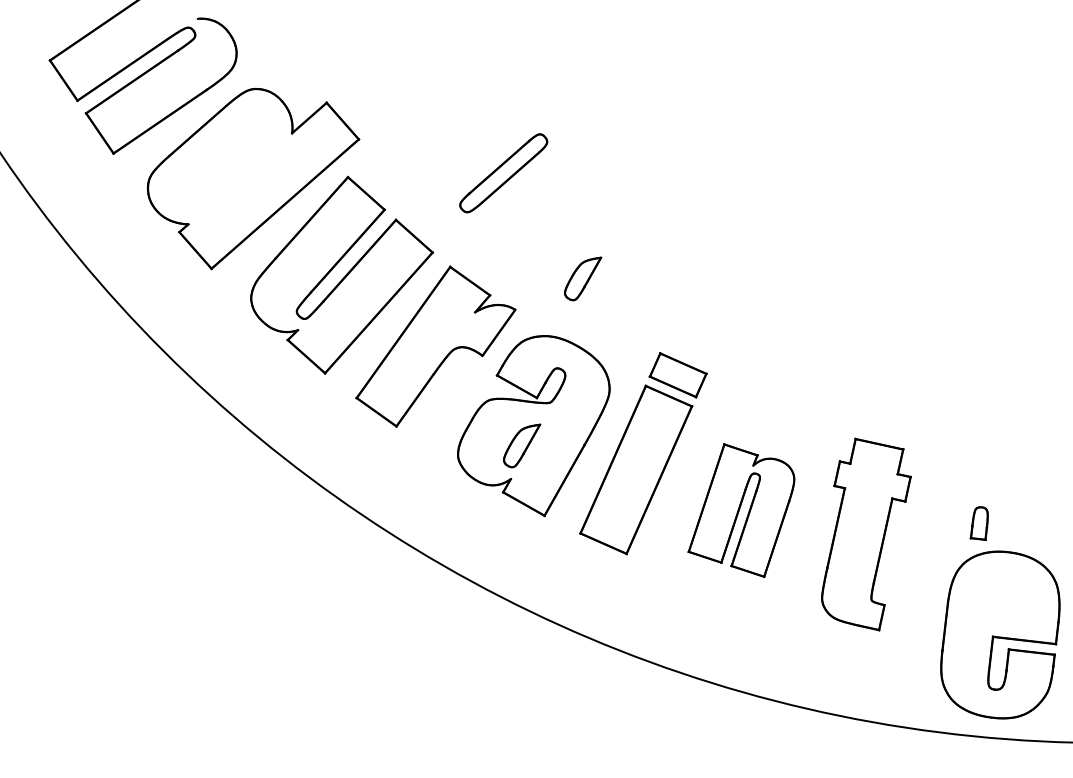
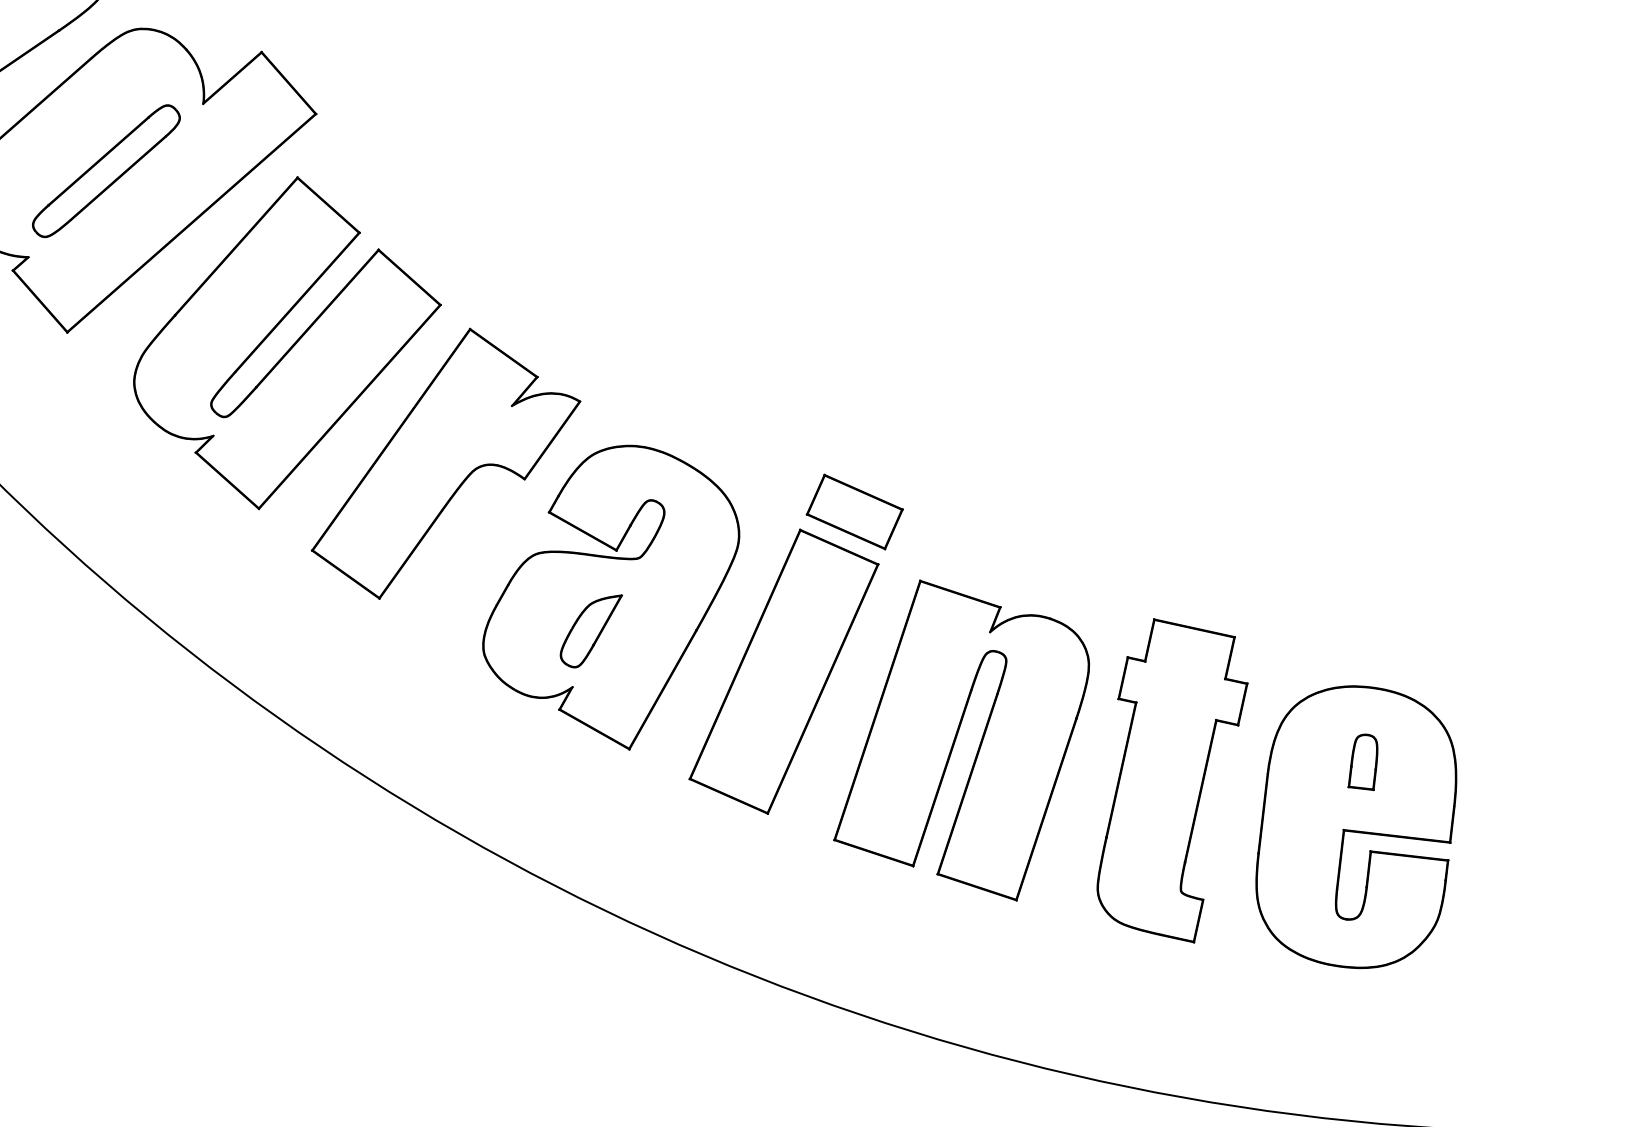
part: (503, 173) -> (106, 171), moved
part: (583, 278) -> (695, 348), removed
part: (741, 510) -> (961, 740), size x1.43
part: (1000, 634) -> (1356, 826), moved

